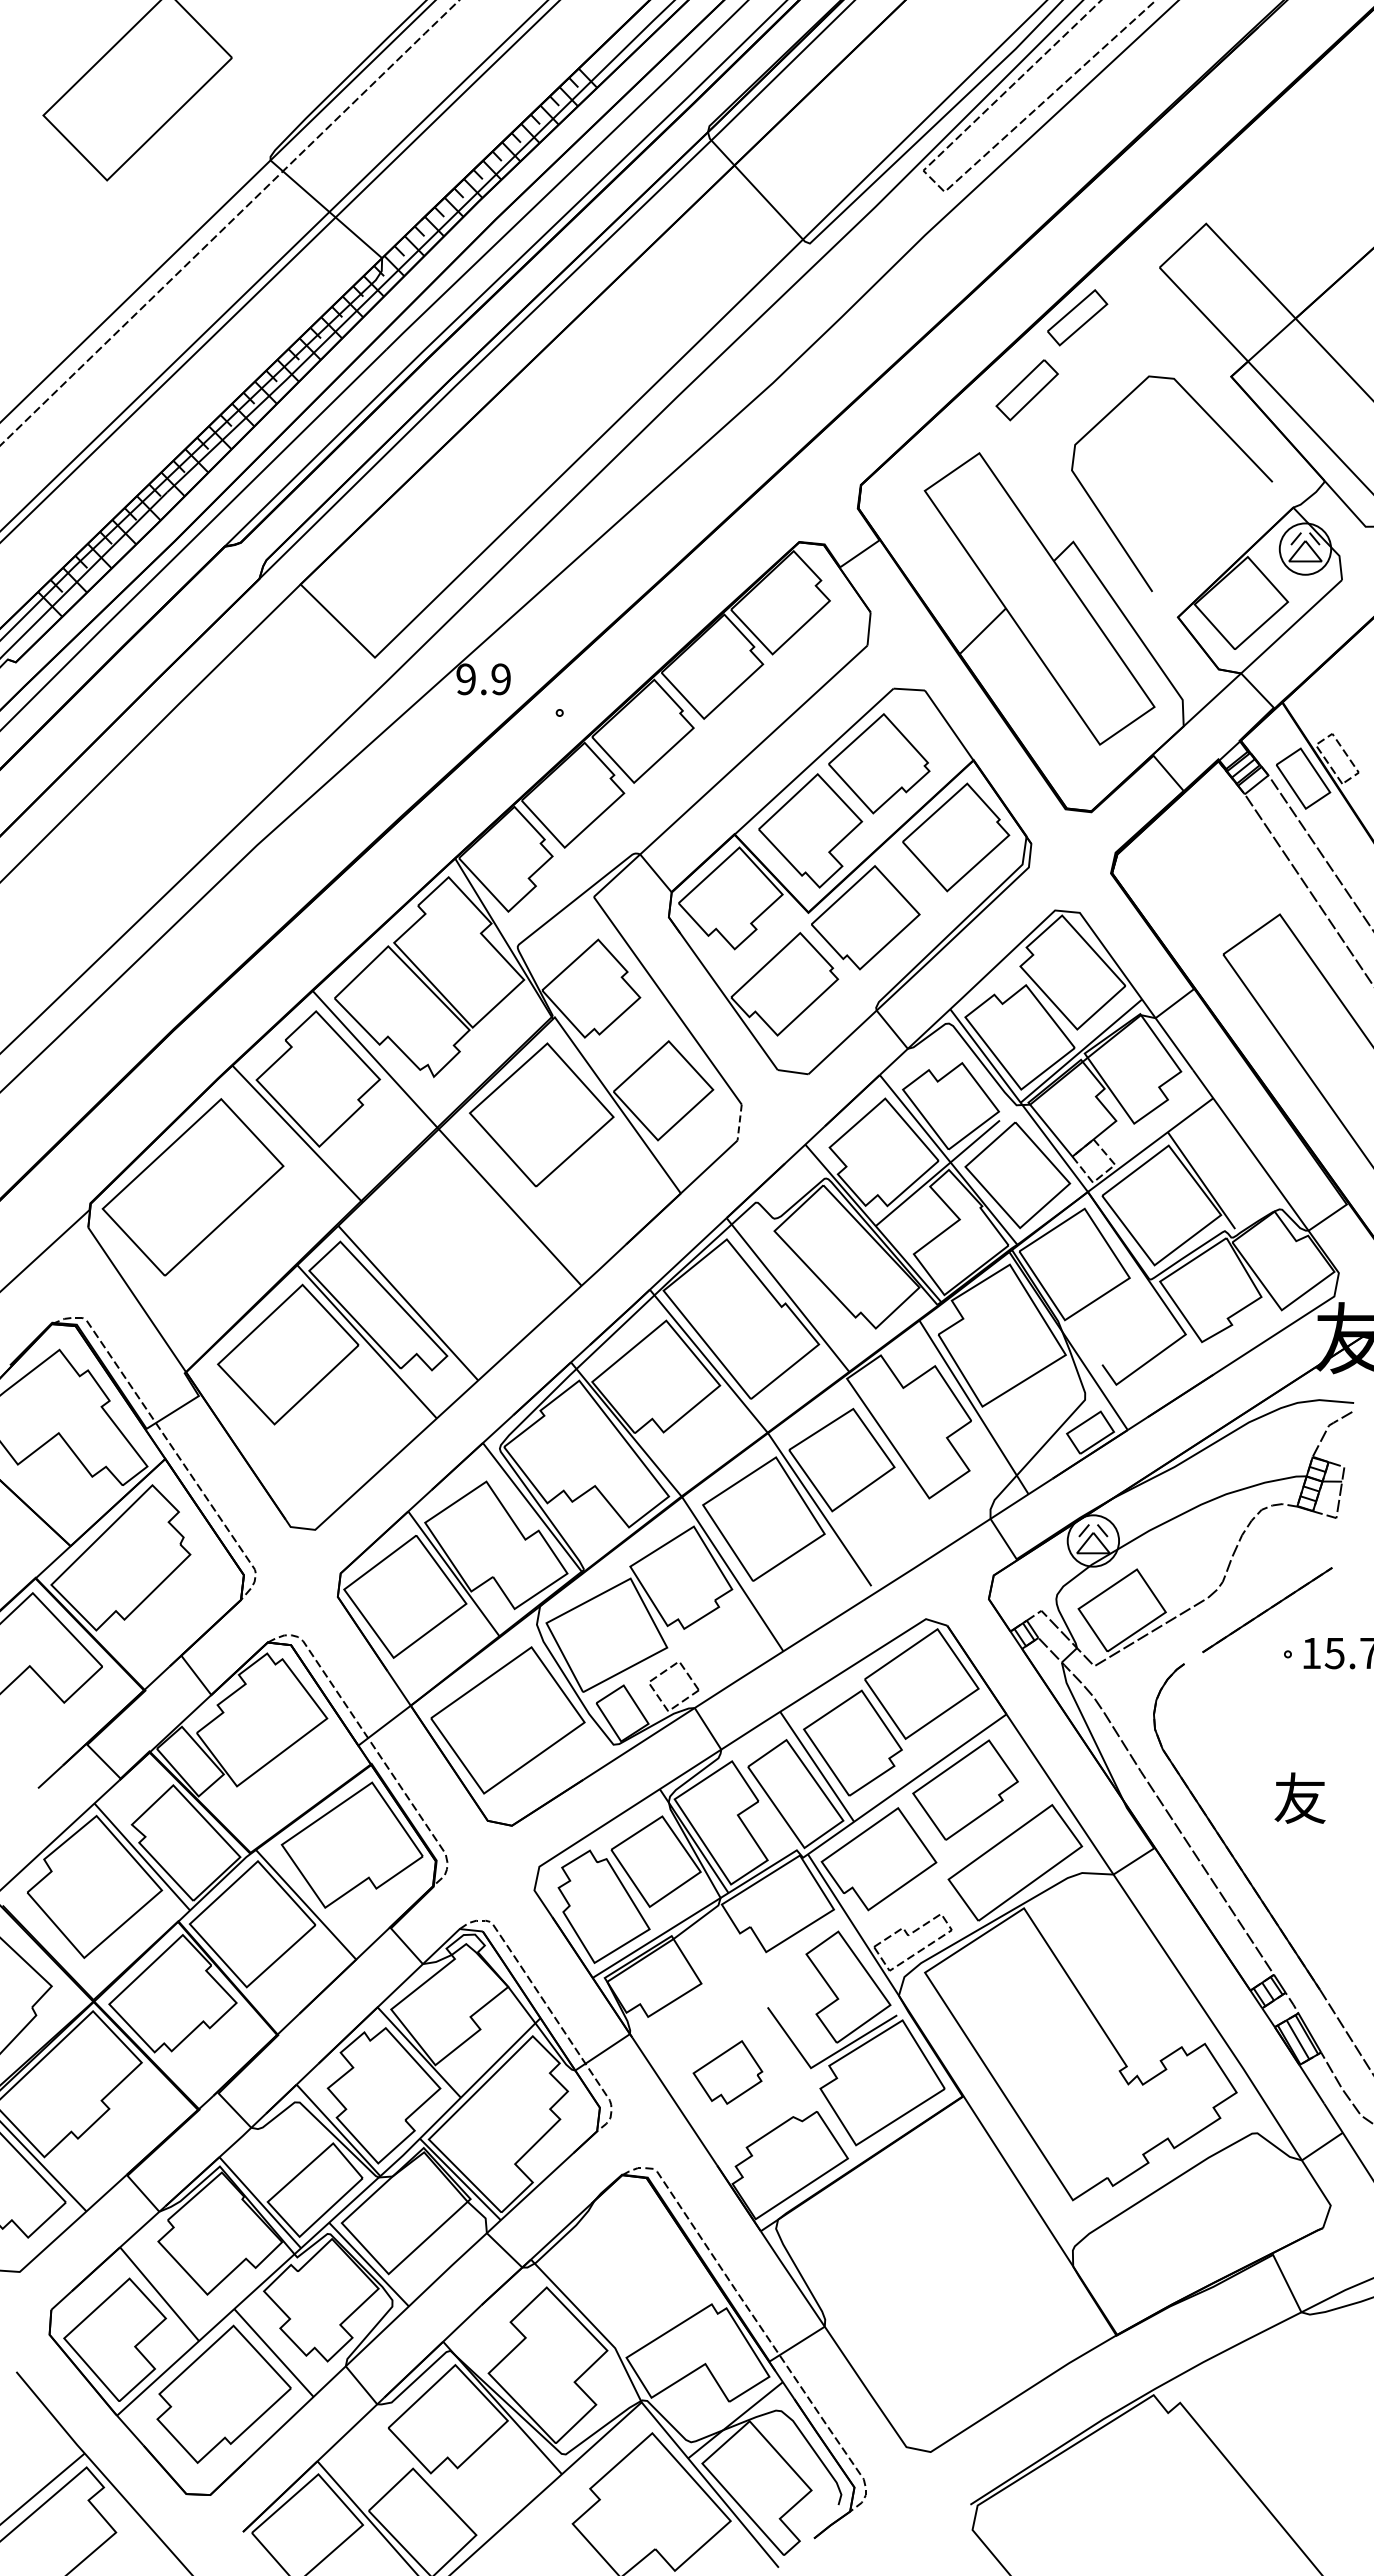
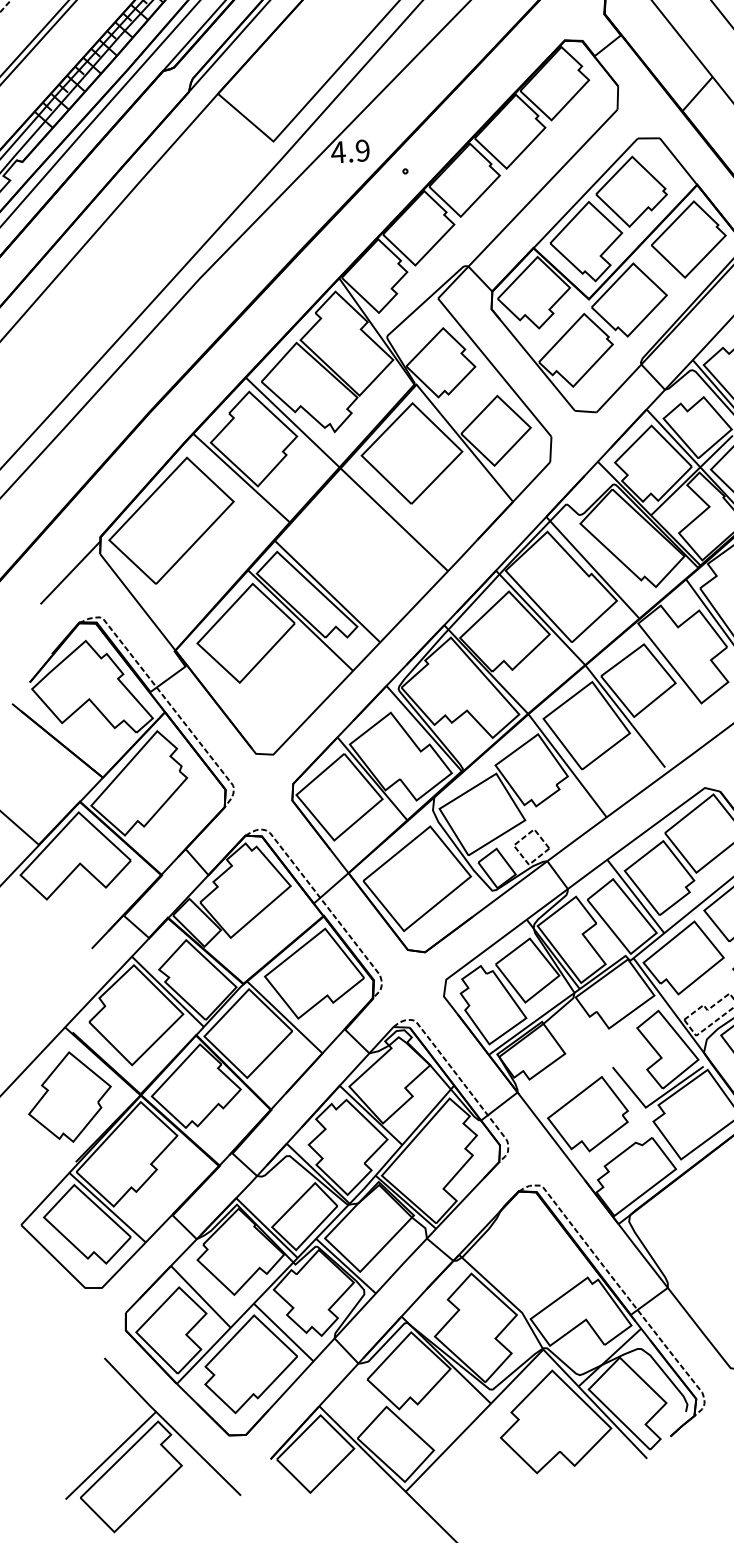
text: (465, 679) -> (337, 152), 9.9 -> 4.9
line: (739, 1123) -> (550, 450), dashed -> solid
part: (727, 2072) -> (587, 1114), size x1.67

